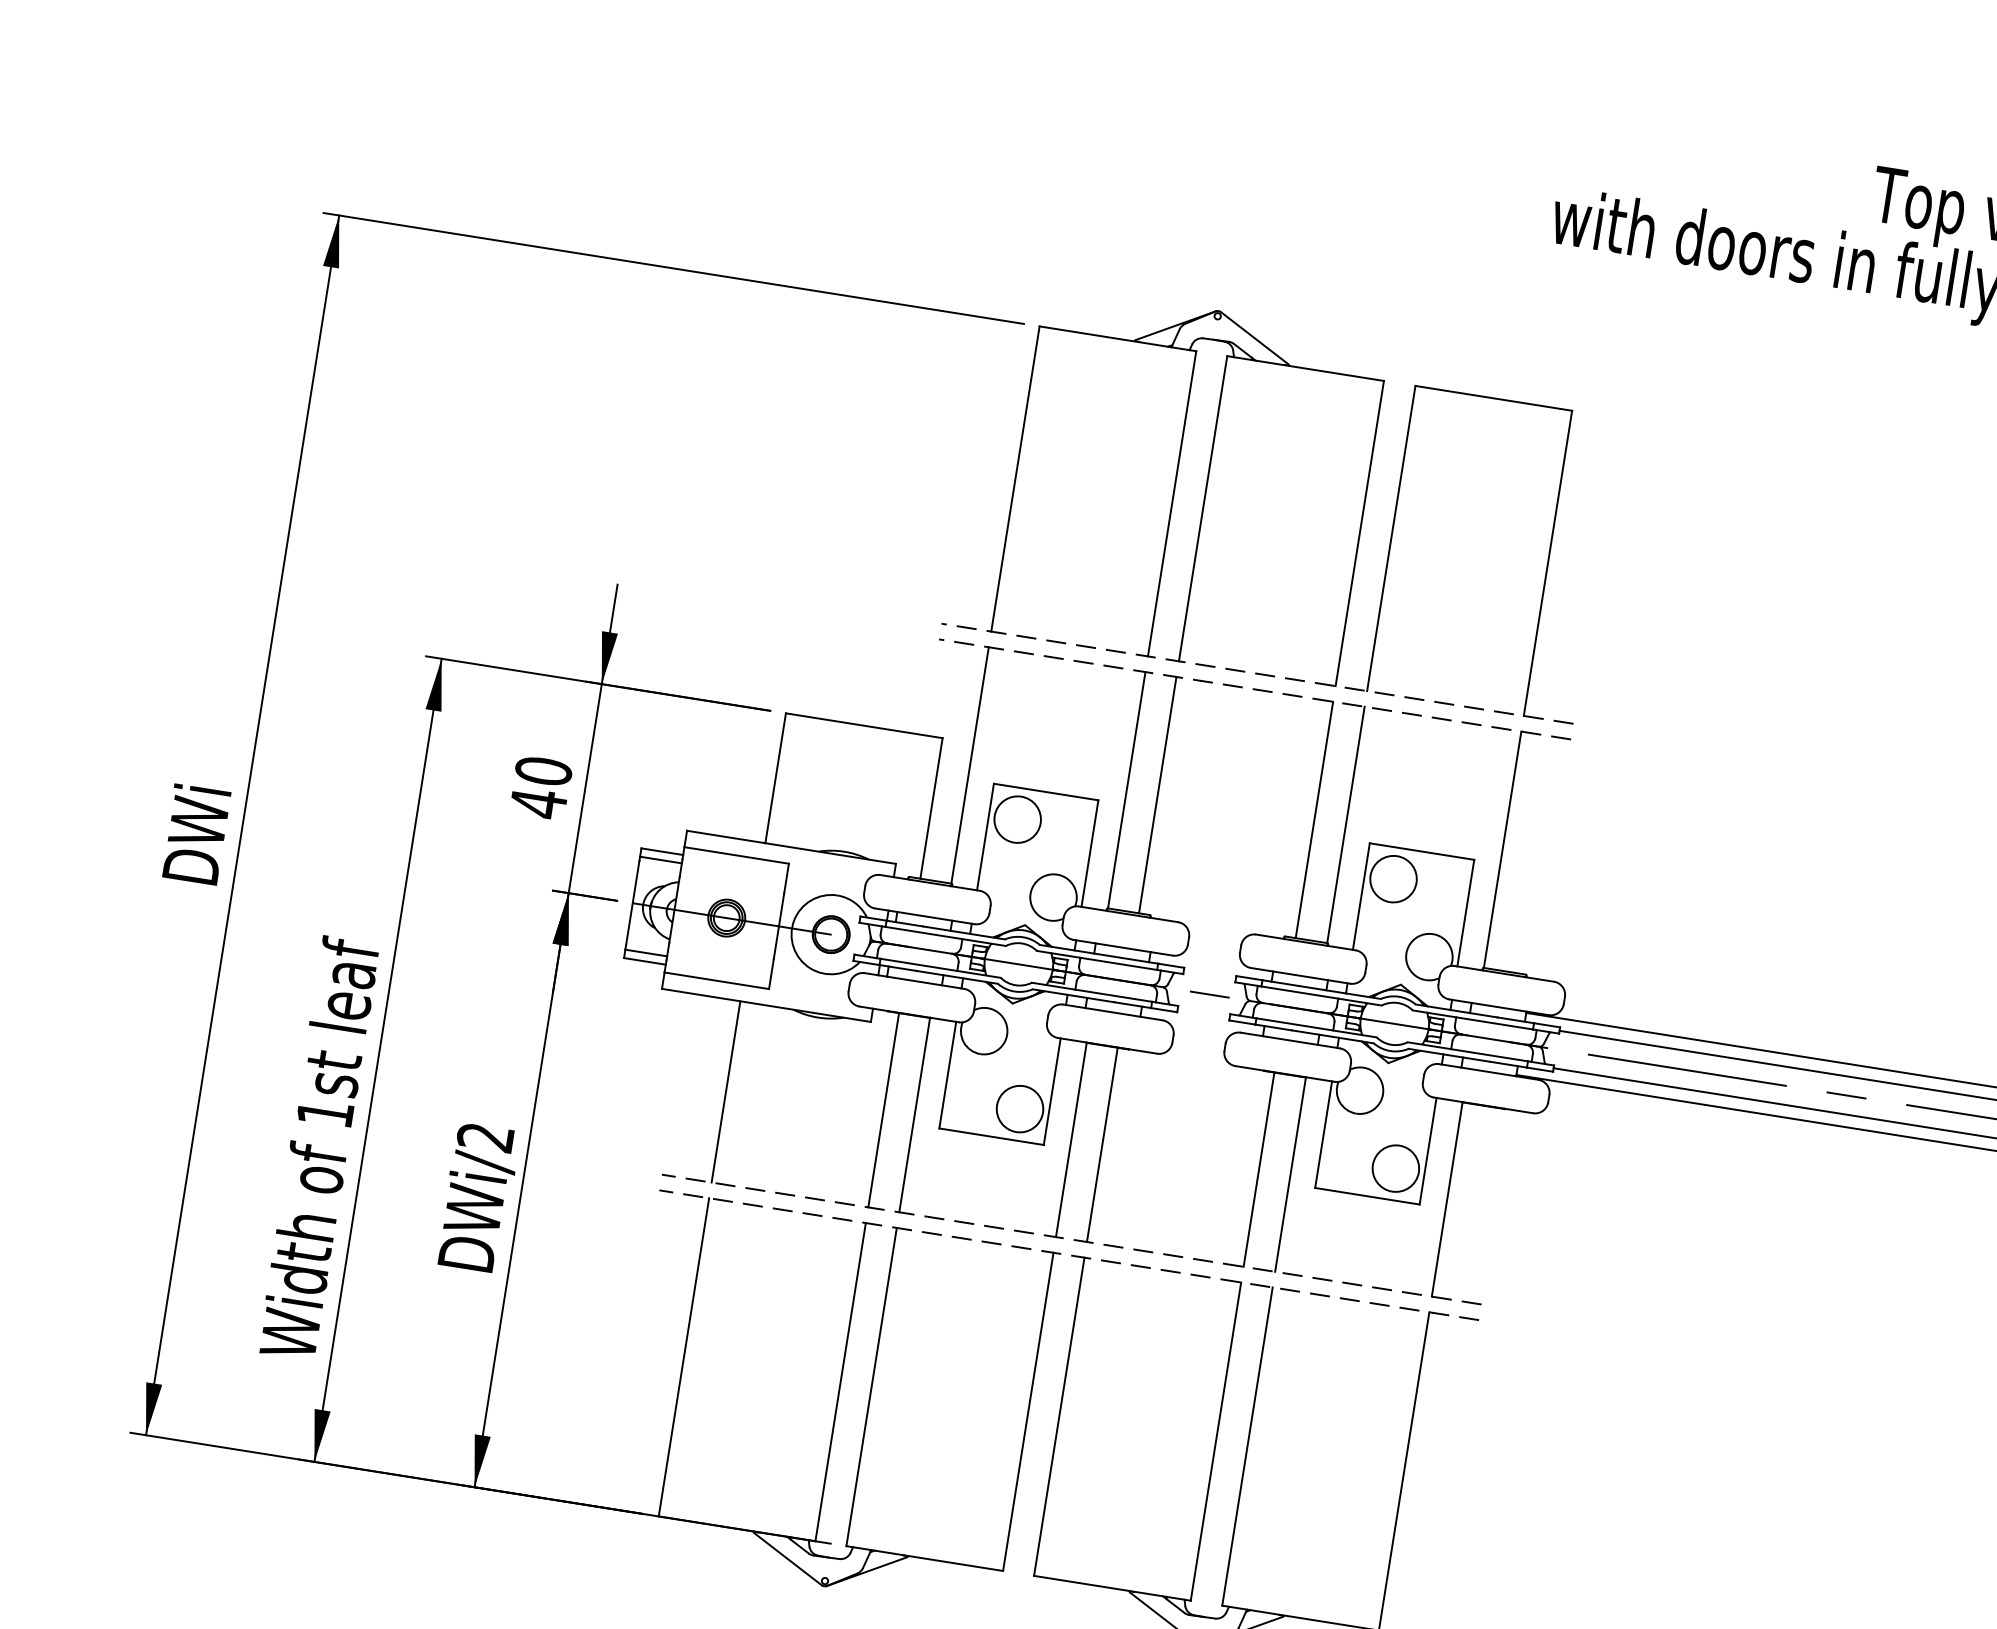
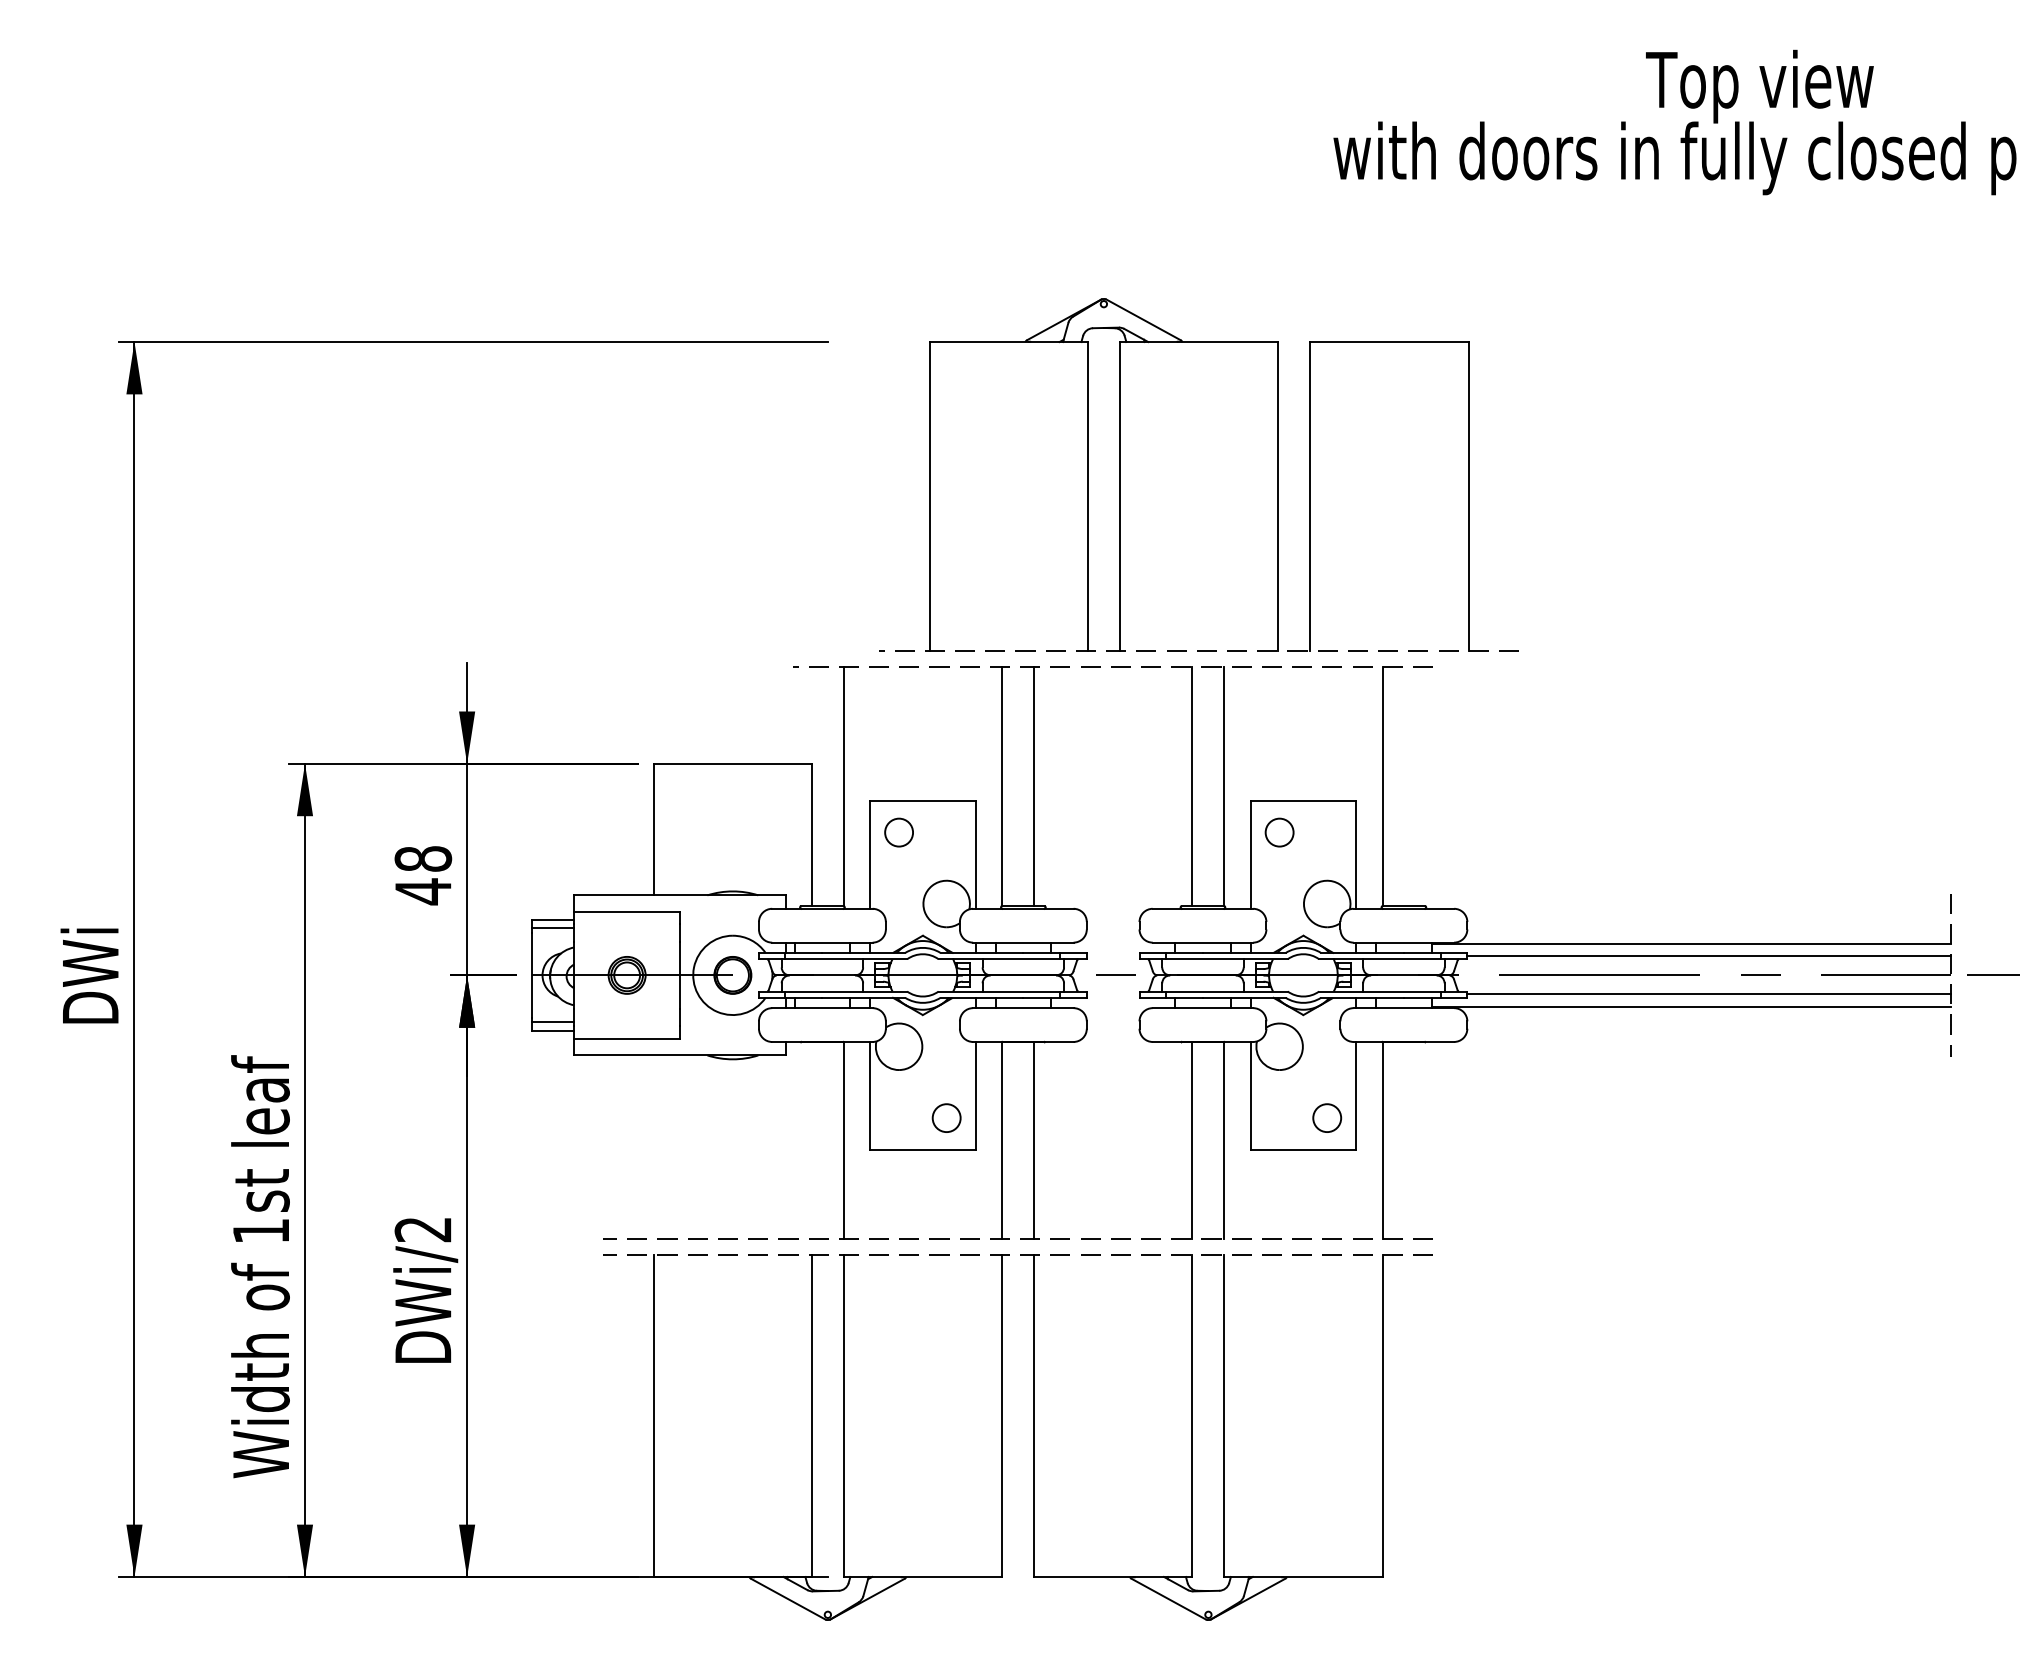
part: (1207, 487) -> (1120, 474), moved
text: (542, 770) -> (422, 858), 40 -> 48
circle: (1017, 819) -> (898, 832), size x0.6
circle: (1393, 879) -> (1279, 832), size x0.6
line: (726, 1091) -> (653, 1146), removed
circle: (1019, 1108) -> (946, 1117), size x0.6
line: (884, 1110) -> (812, 1140), removed
circle: (1395, 1167) -> (1326, 1117), size x0.6

